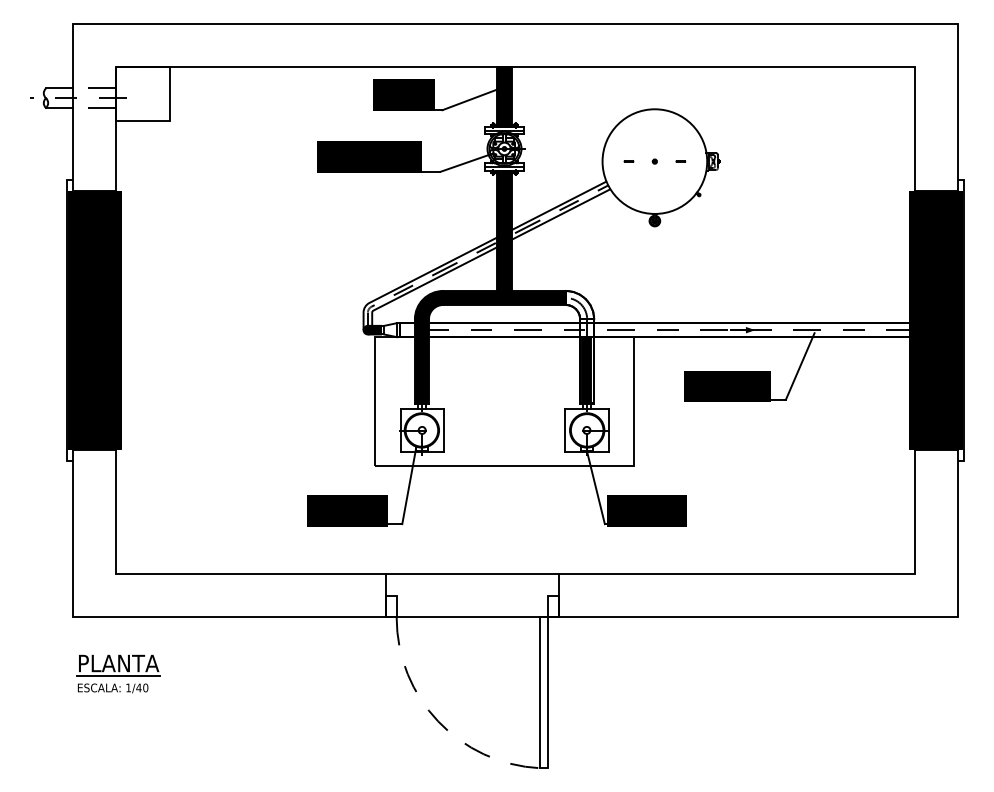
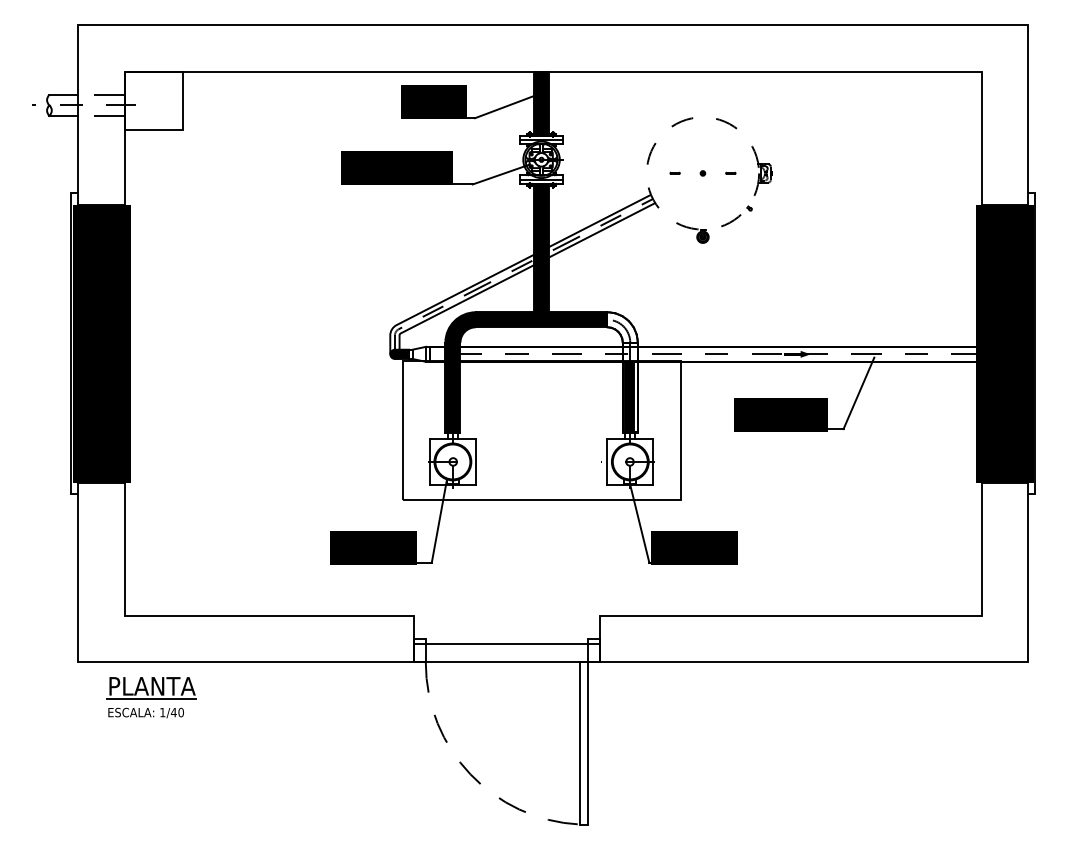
circle: (654, 161) -> (702, 173), solid -> dashed
line: (471, 574) -> (506, 644), moved
part: (118, 673) -> (151, 697), moved

